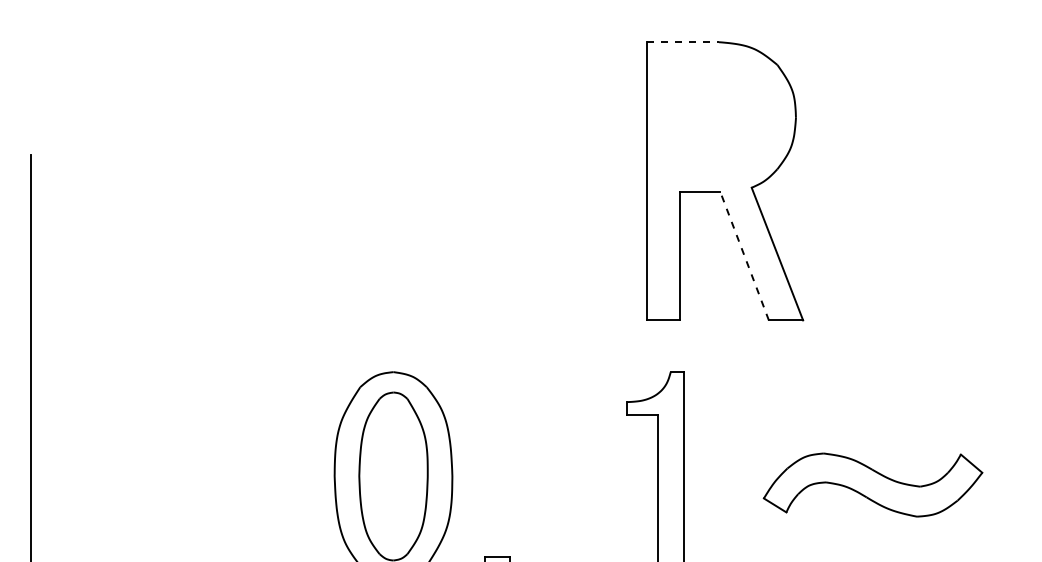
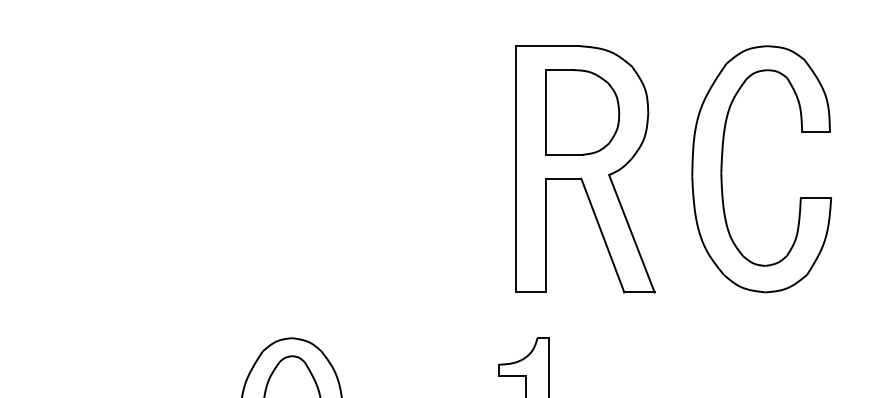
line: (683, 42) -> (548, 46), dashed -> solid
part: (721, 116) -> (582, 111), added
part: (879, 181) -> (722, 169), added
line: (744, 256) -> (602, 235), dashed -> solid

